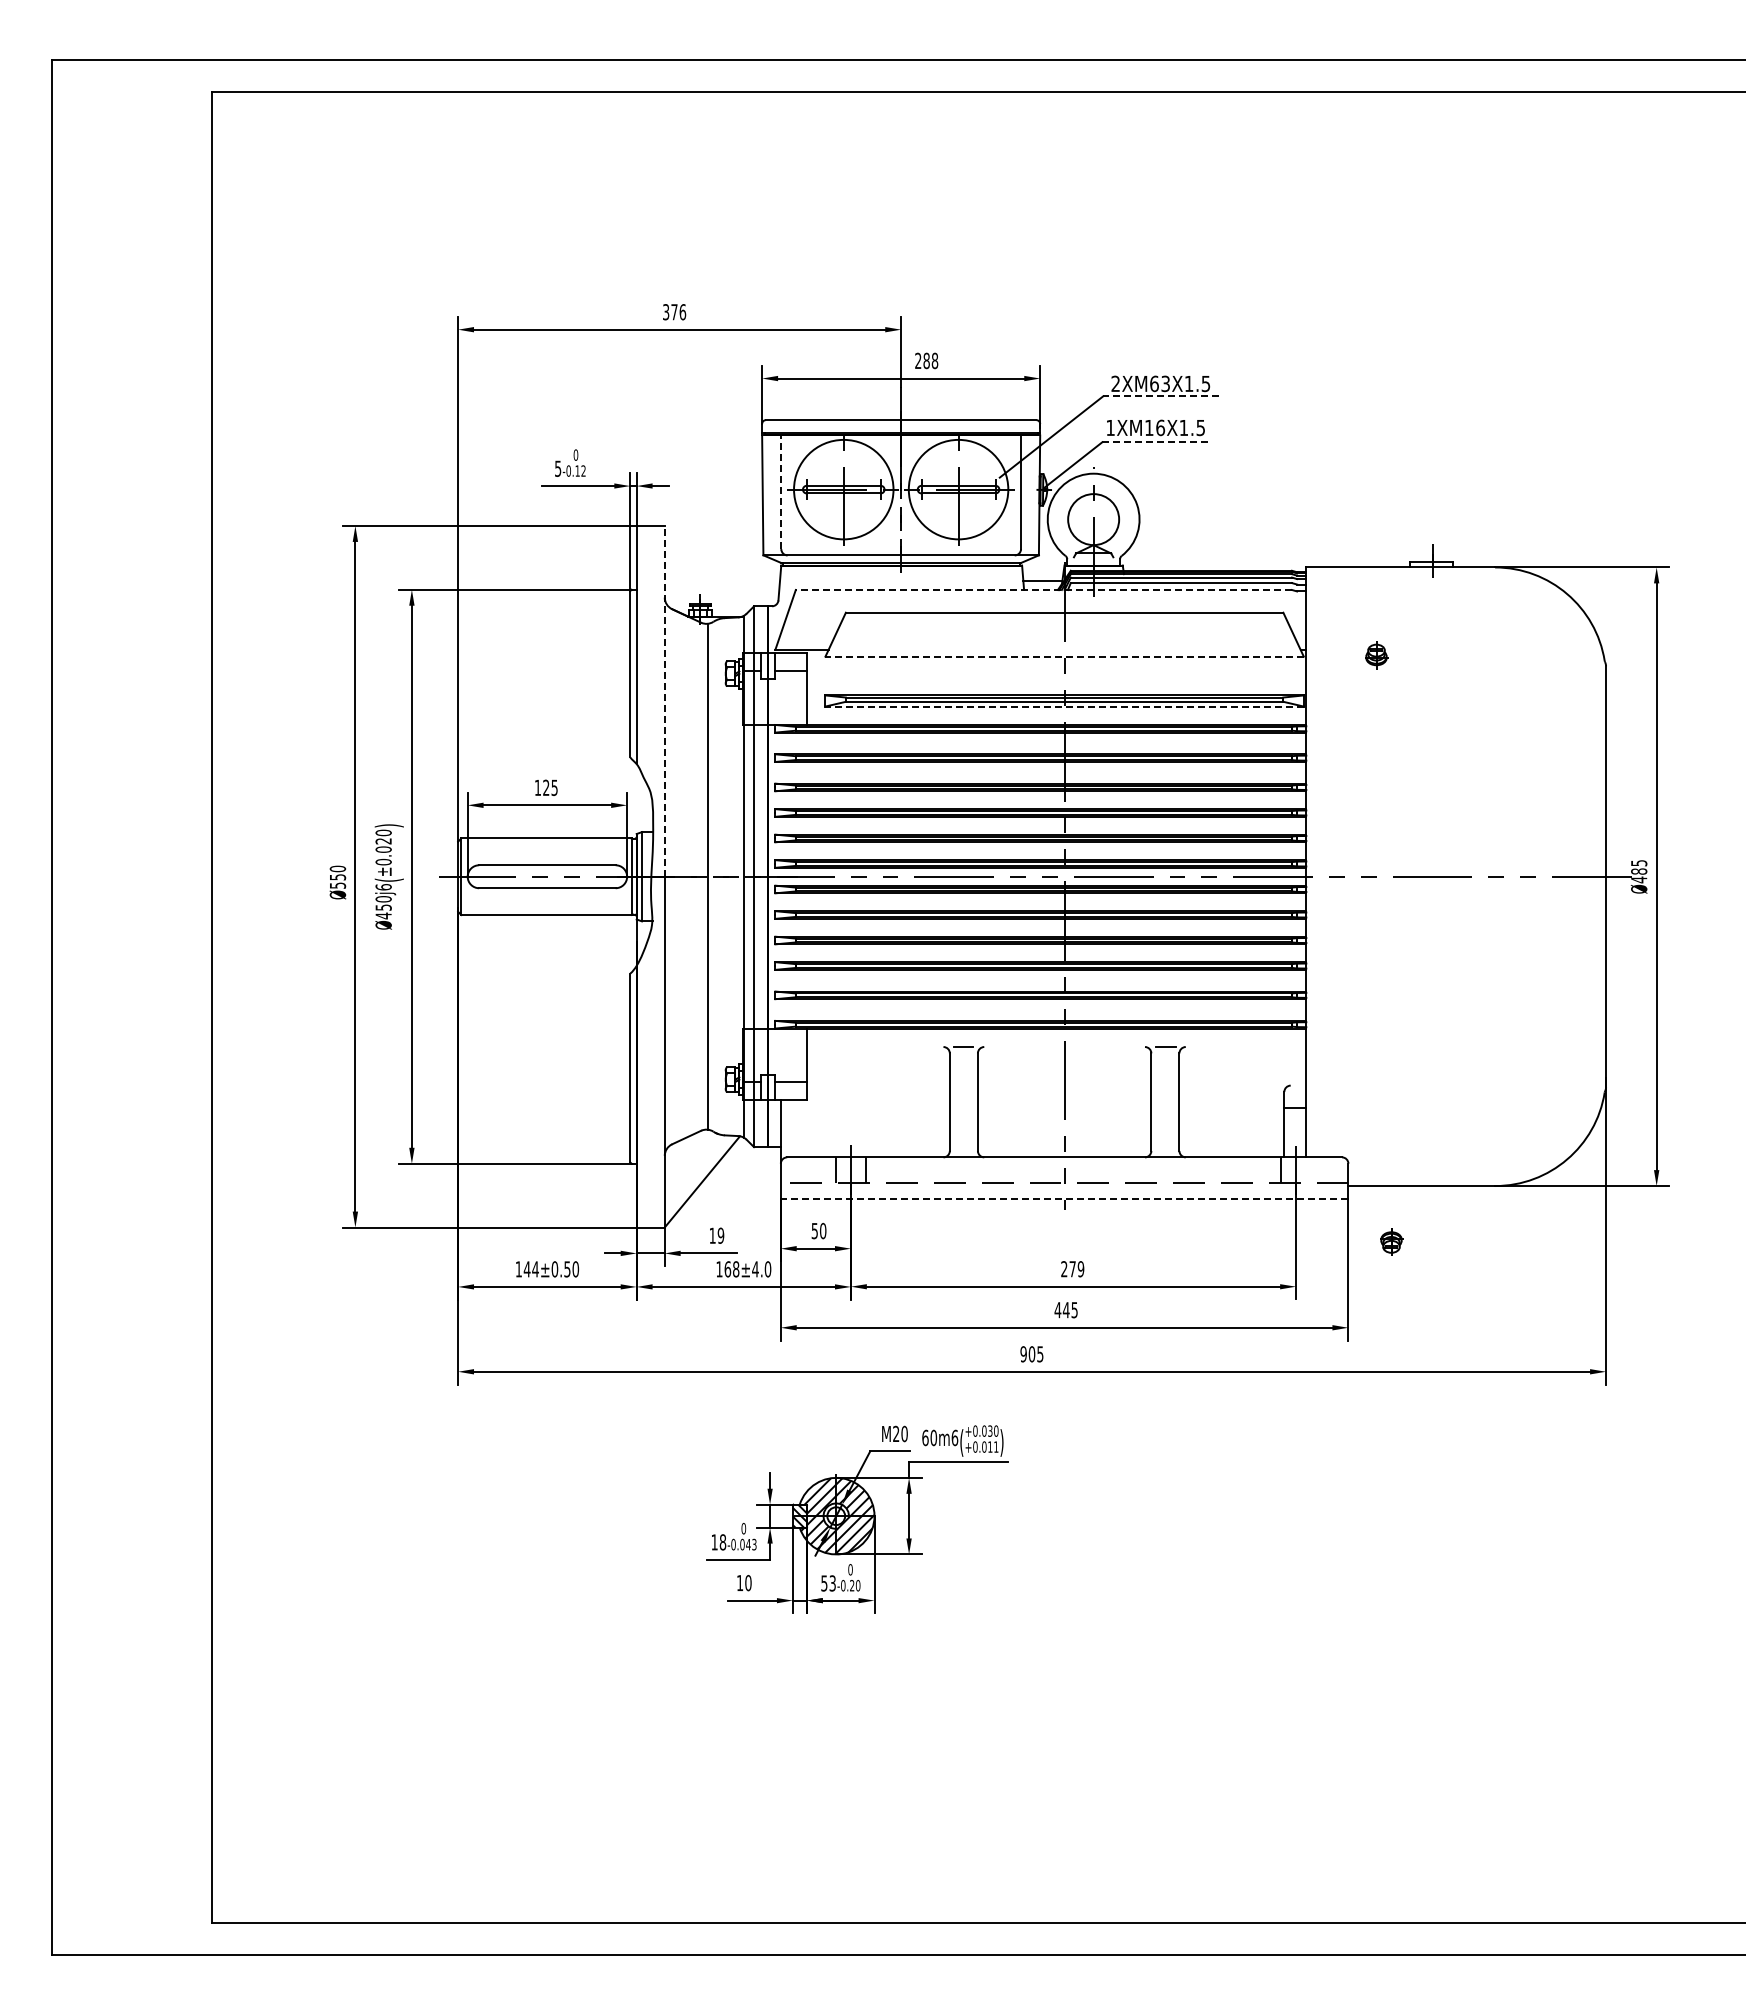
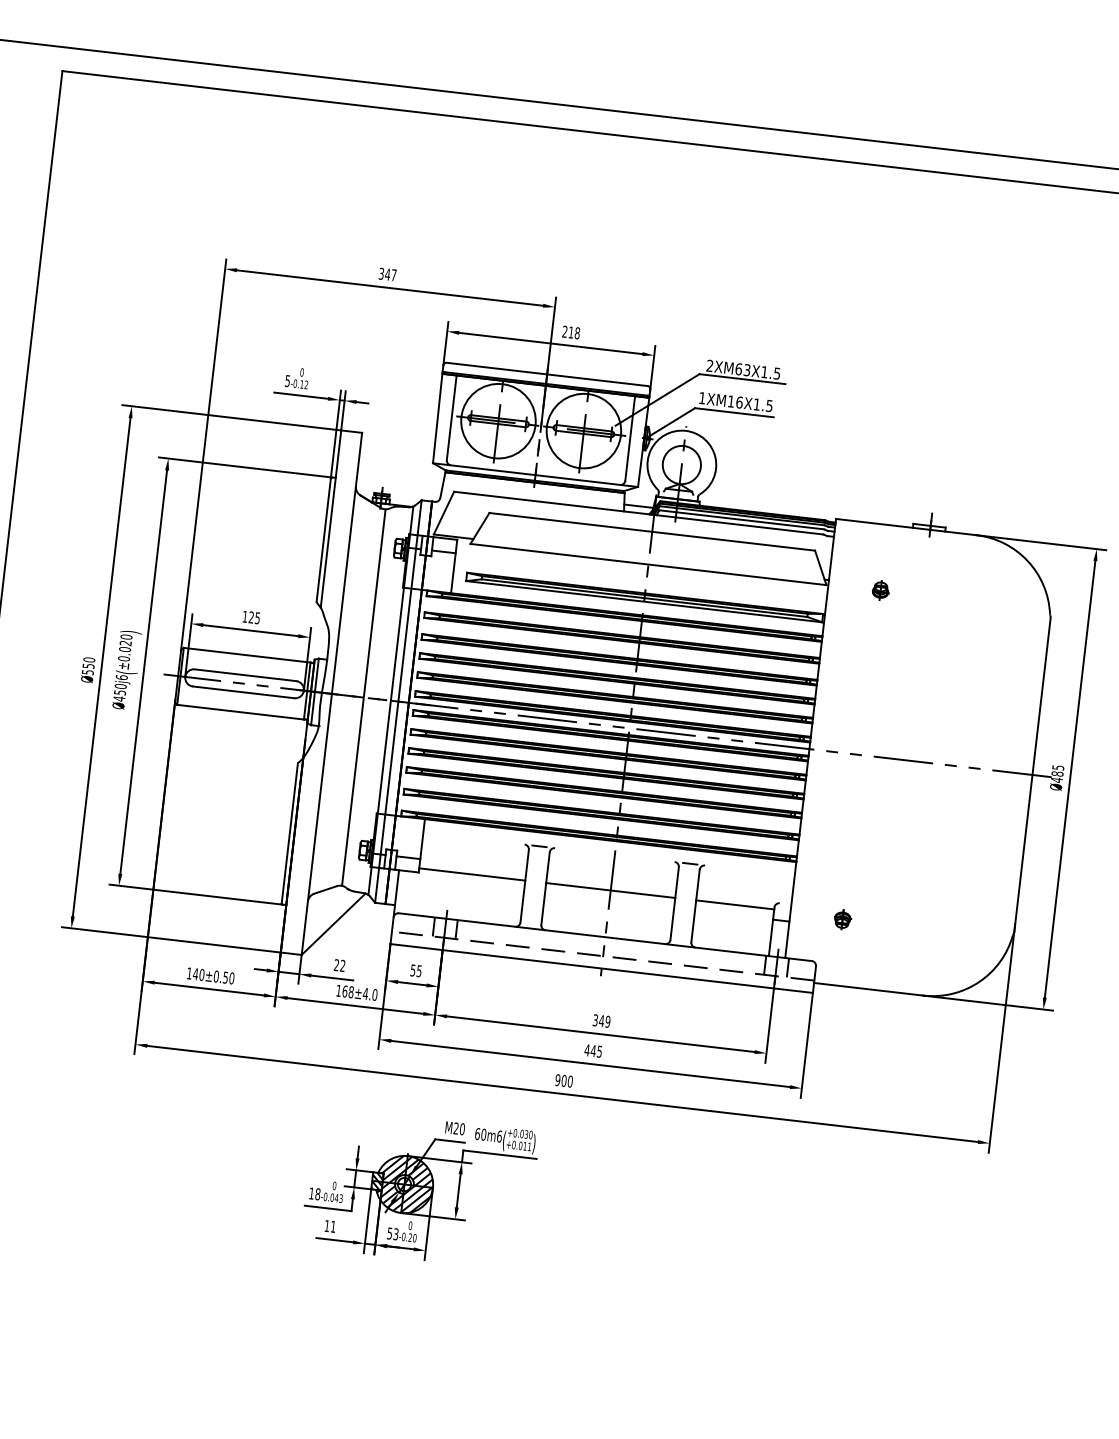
text: (678, 312) -> (390, 275), 376 -> 347
text: (926, 360) -> (571, 332), 288 -> 218
line: (1160, 396) -> (742, 379), dashed -> solid
line: (1155, 442) -> (734, 412), dashed -> solid
line: (781, 492) -> (451, 417), dashed -> solid
line: (1043, 589) -> (638, 512), dashed -> solid
line: (1064, 656) -> (648, 564), dashed -> solid
line: (664, 700) -> (346, 562), dashed -> solid
line: (1064, 706) -> (644, 601), dashed -> solid
line: (878, 1094) -> (472, 874), added
line: (1064, 1094) -> (610, 890), added
line: (1231, 1094) -> (734, 904), added
line: (1311, 1169) -> (788, 967), added
line: (1064, 1199) -> (601, 968), dashed -> solid
text: (823, 1230) -> (419, 970), 50 -> 55
text: (716, 1235) -> (339, 965), 19 -> 22
part: (1391, 1241) -> (842, 919), moved
text: (535, 1269) -> (201, 975), 144 -> 140
text: (1068, 1269) -> (598, 1020), 279 -> 349
text: (1040, 1354) -> (570, 1081), 905 -> 900
text: (748, 1583) -> (333, 1227), 10 -> 11

